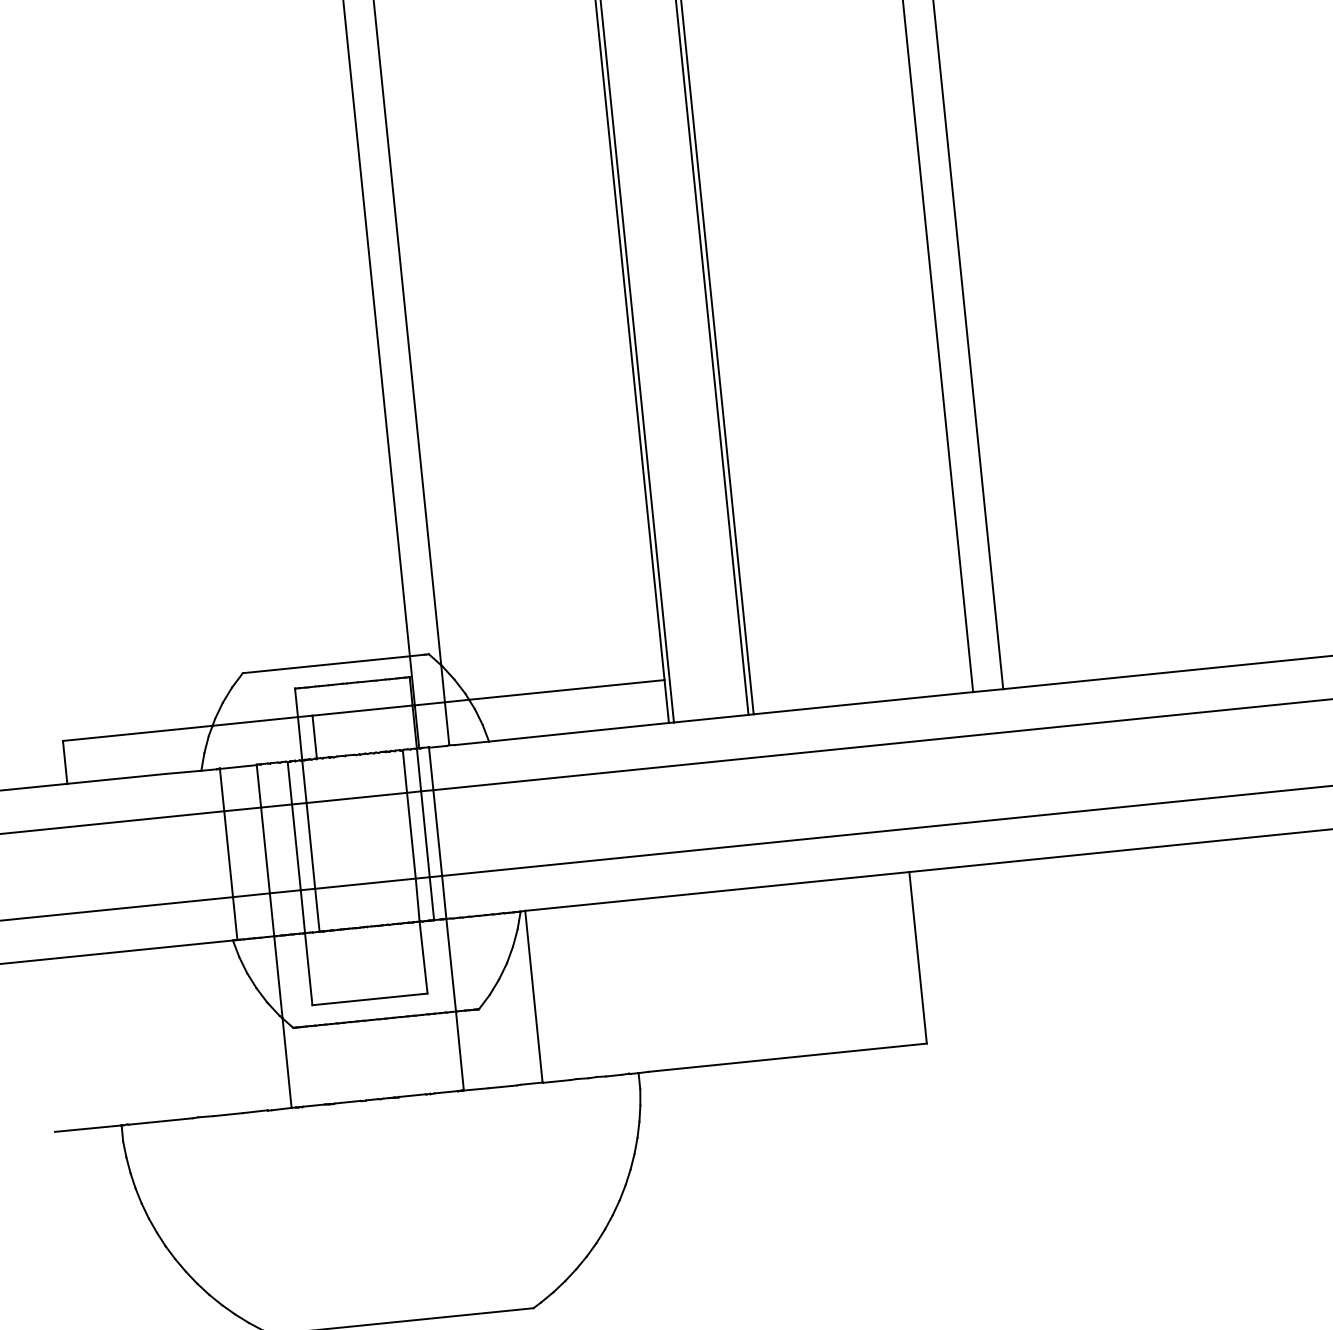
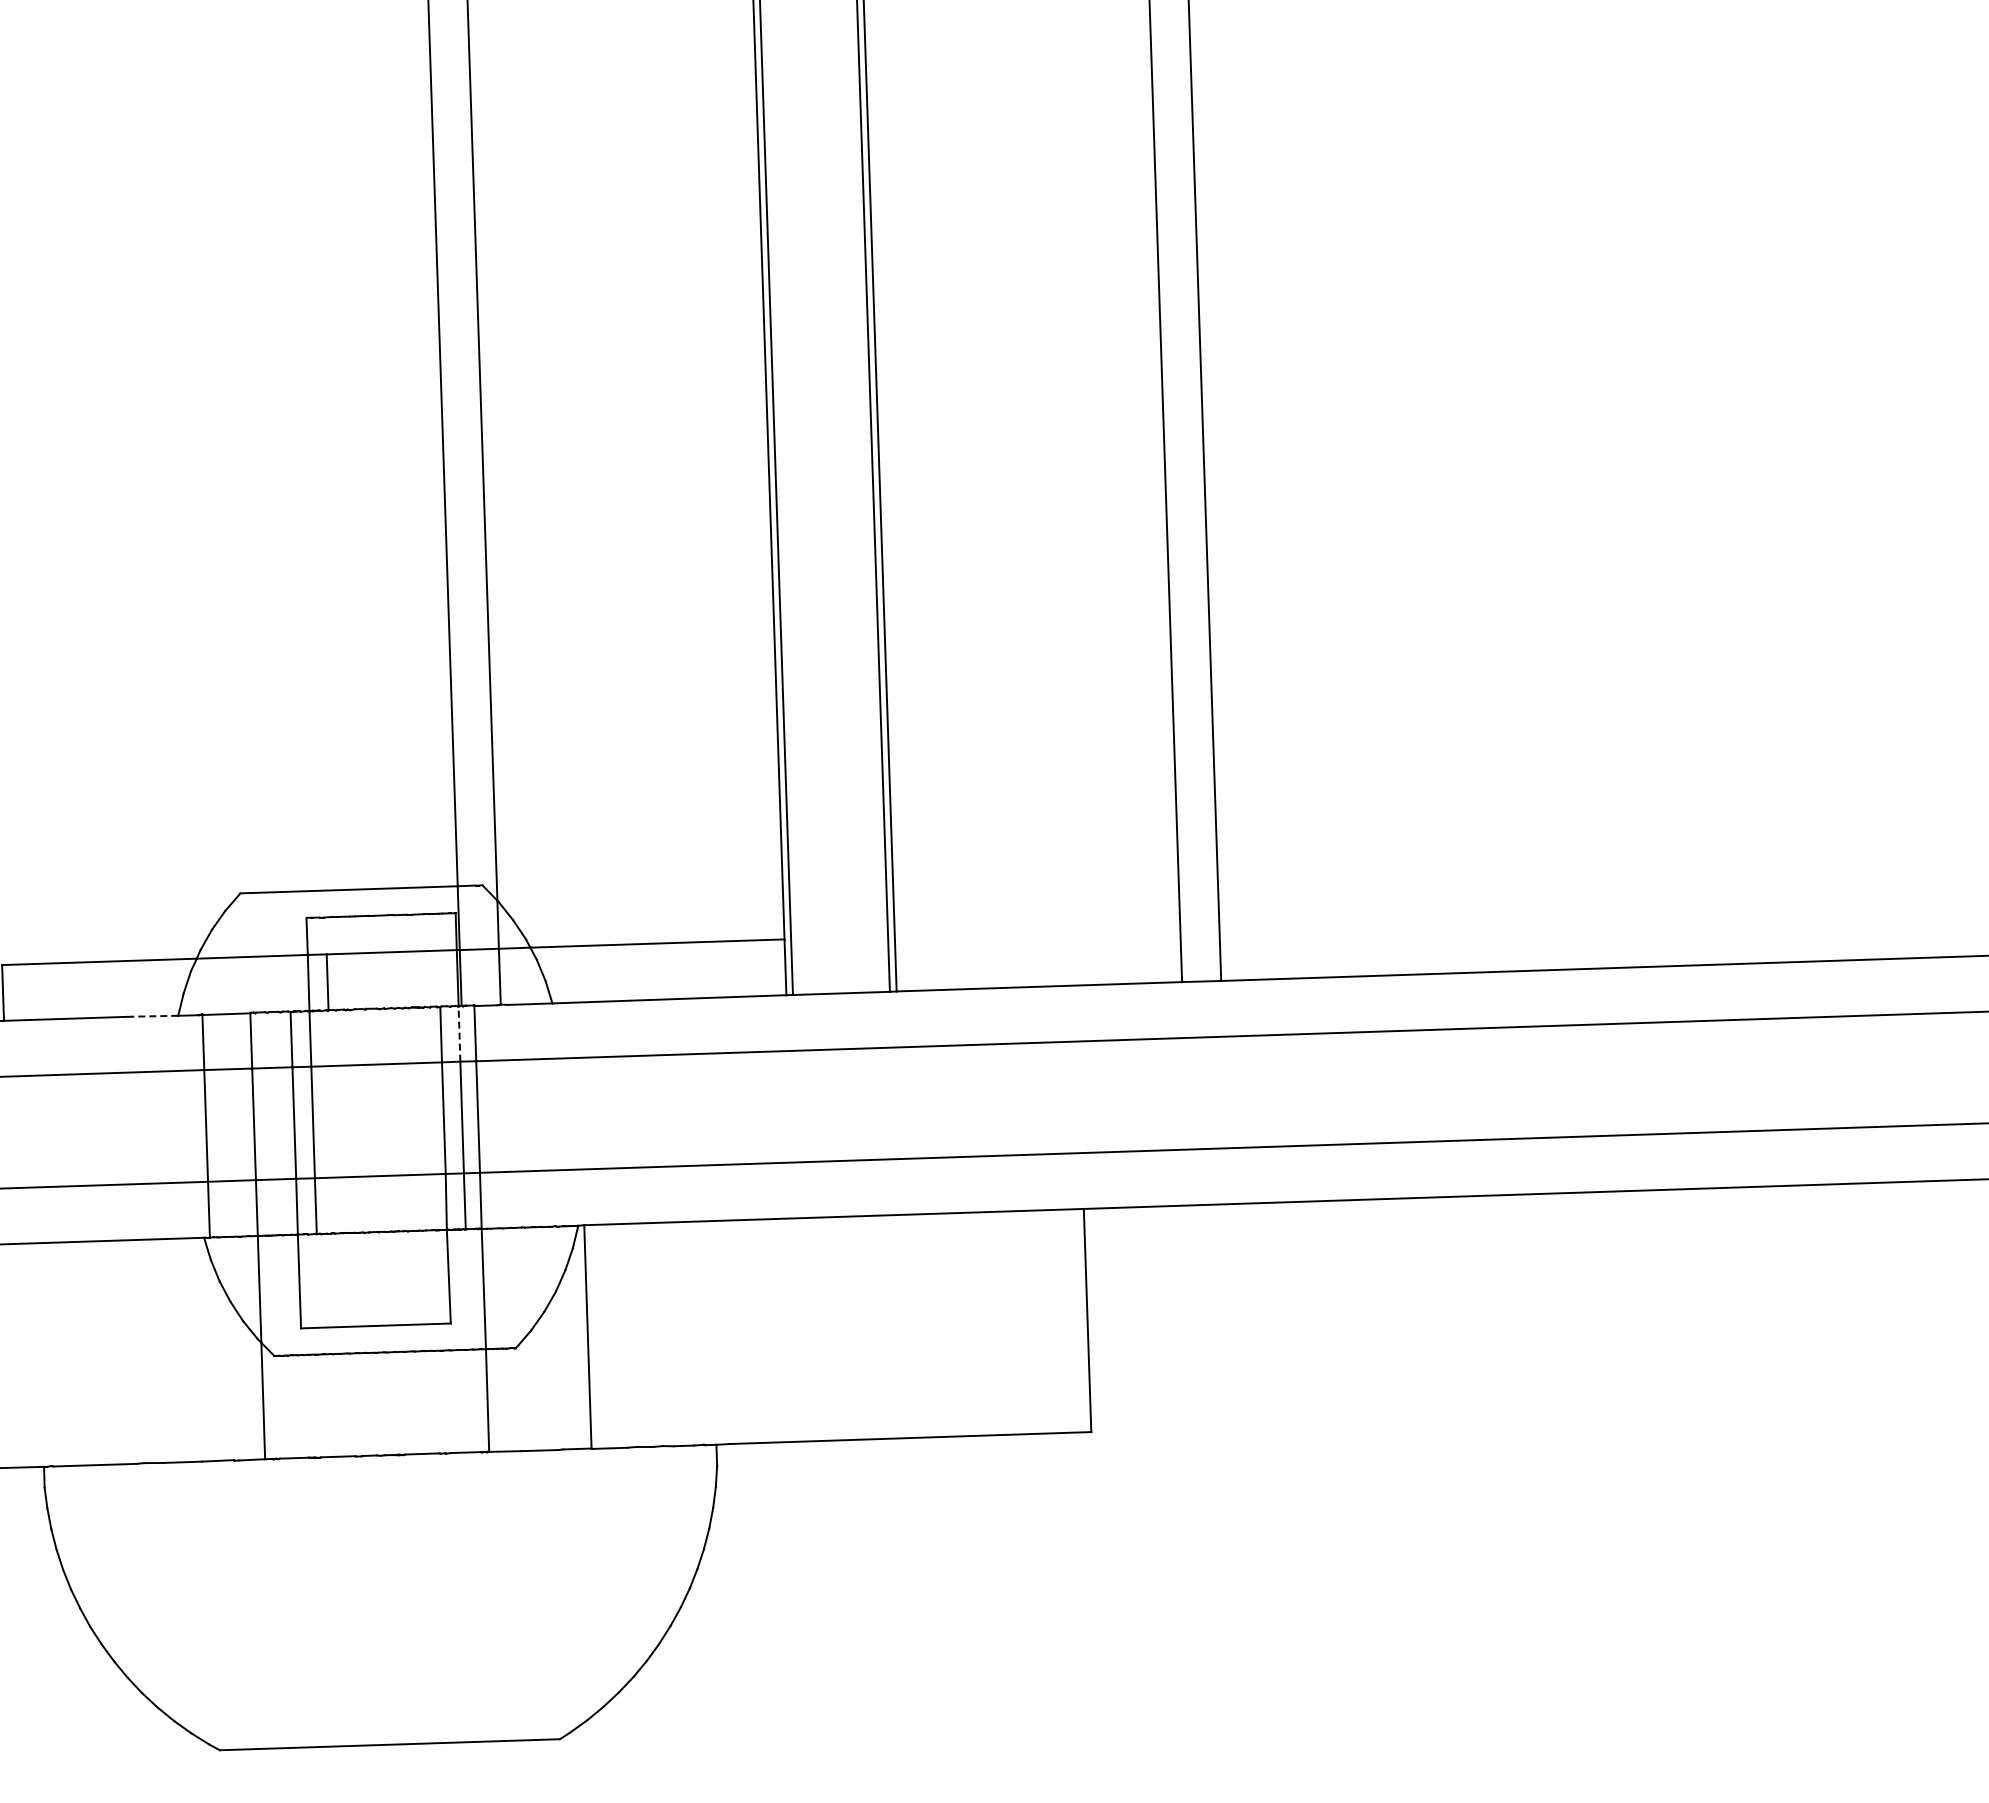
line: (419, 770) -> (459, 1034), solid -> dashed
line: (183, 772) -> (154, 1016), solid -> dashed

